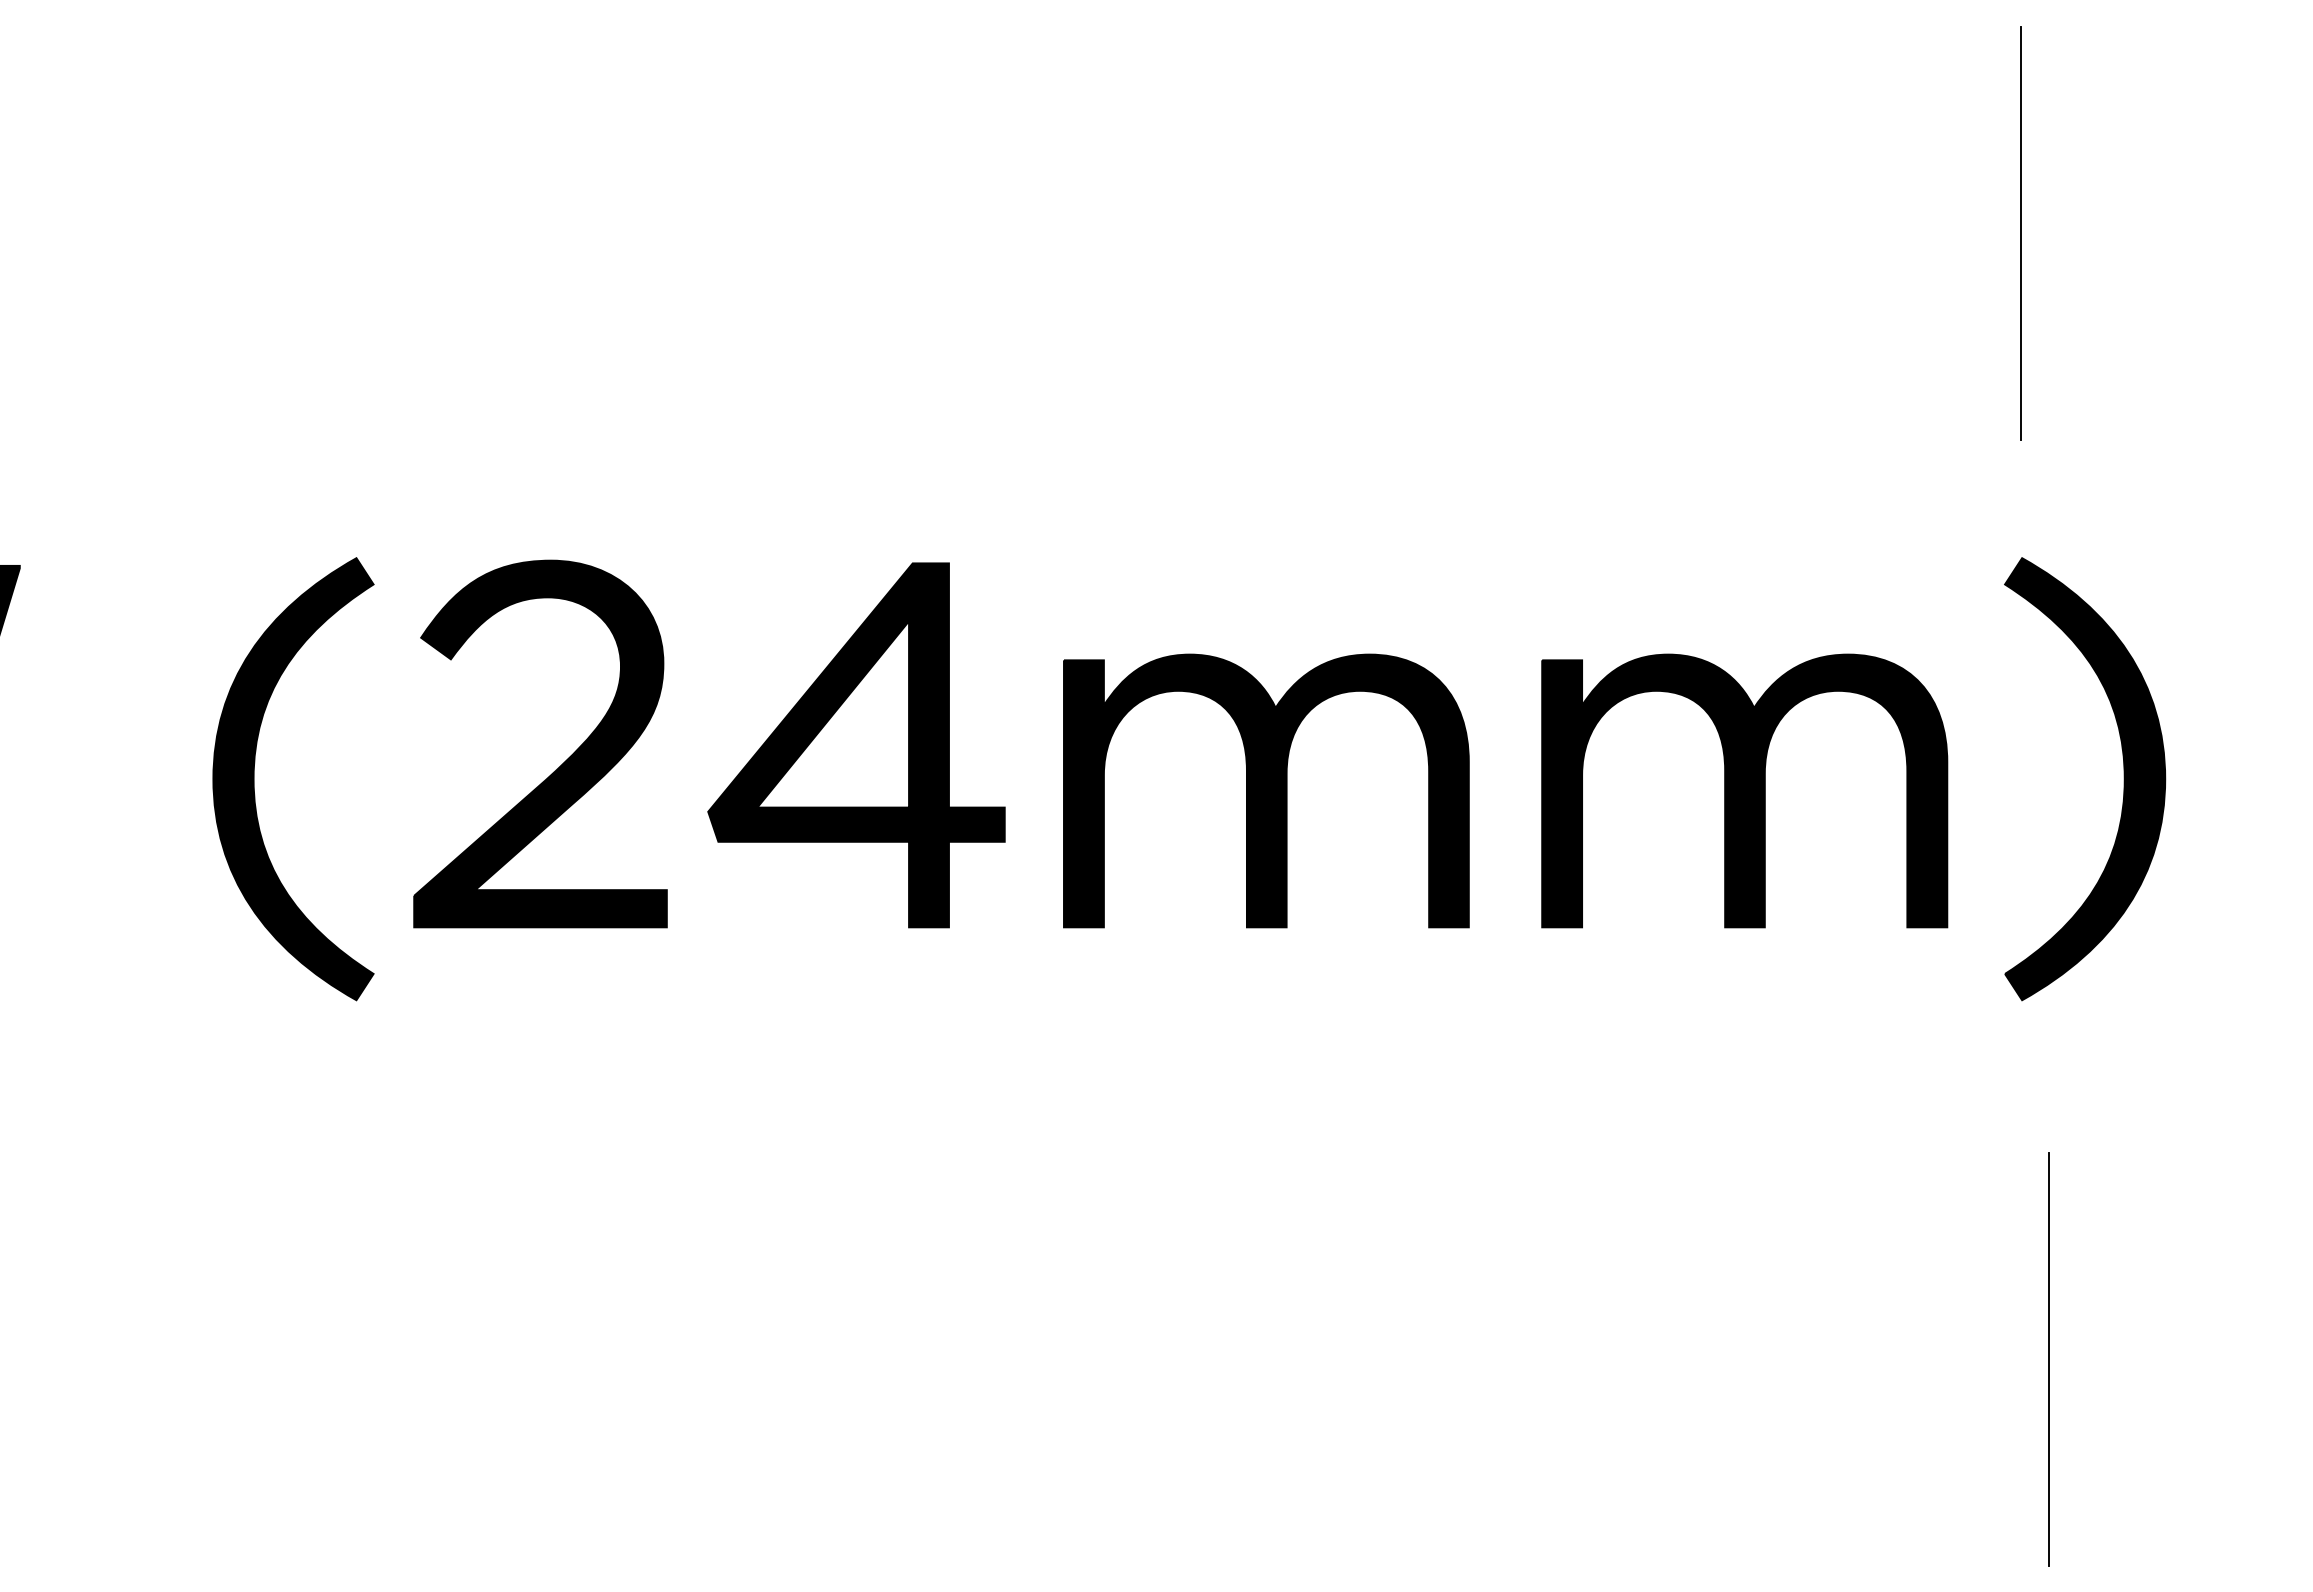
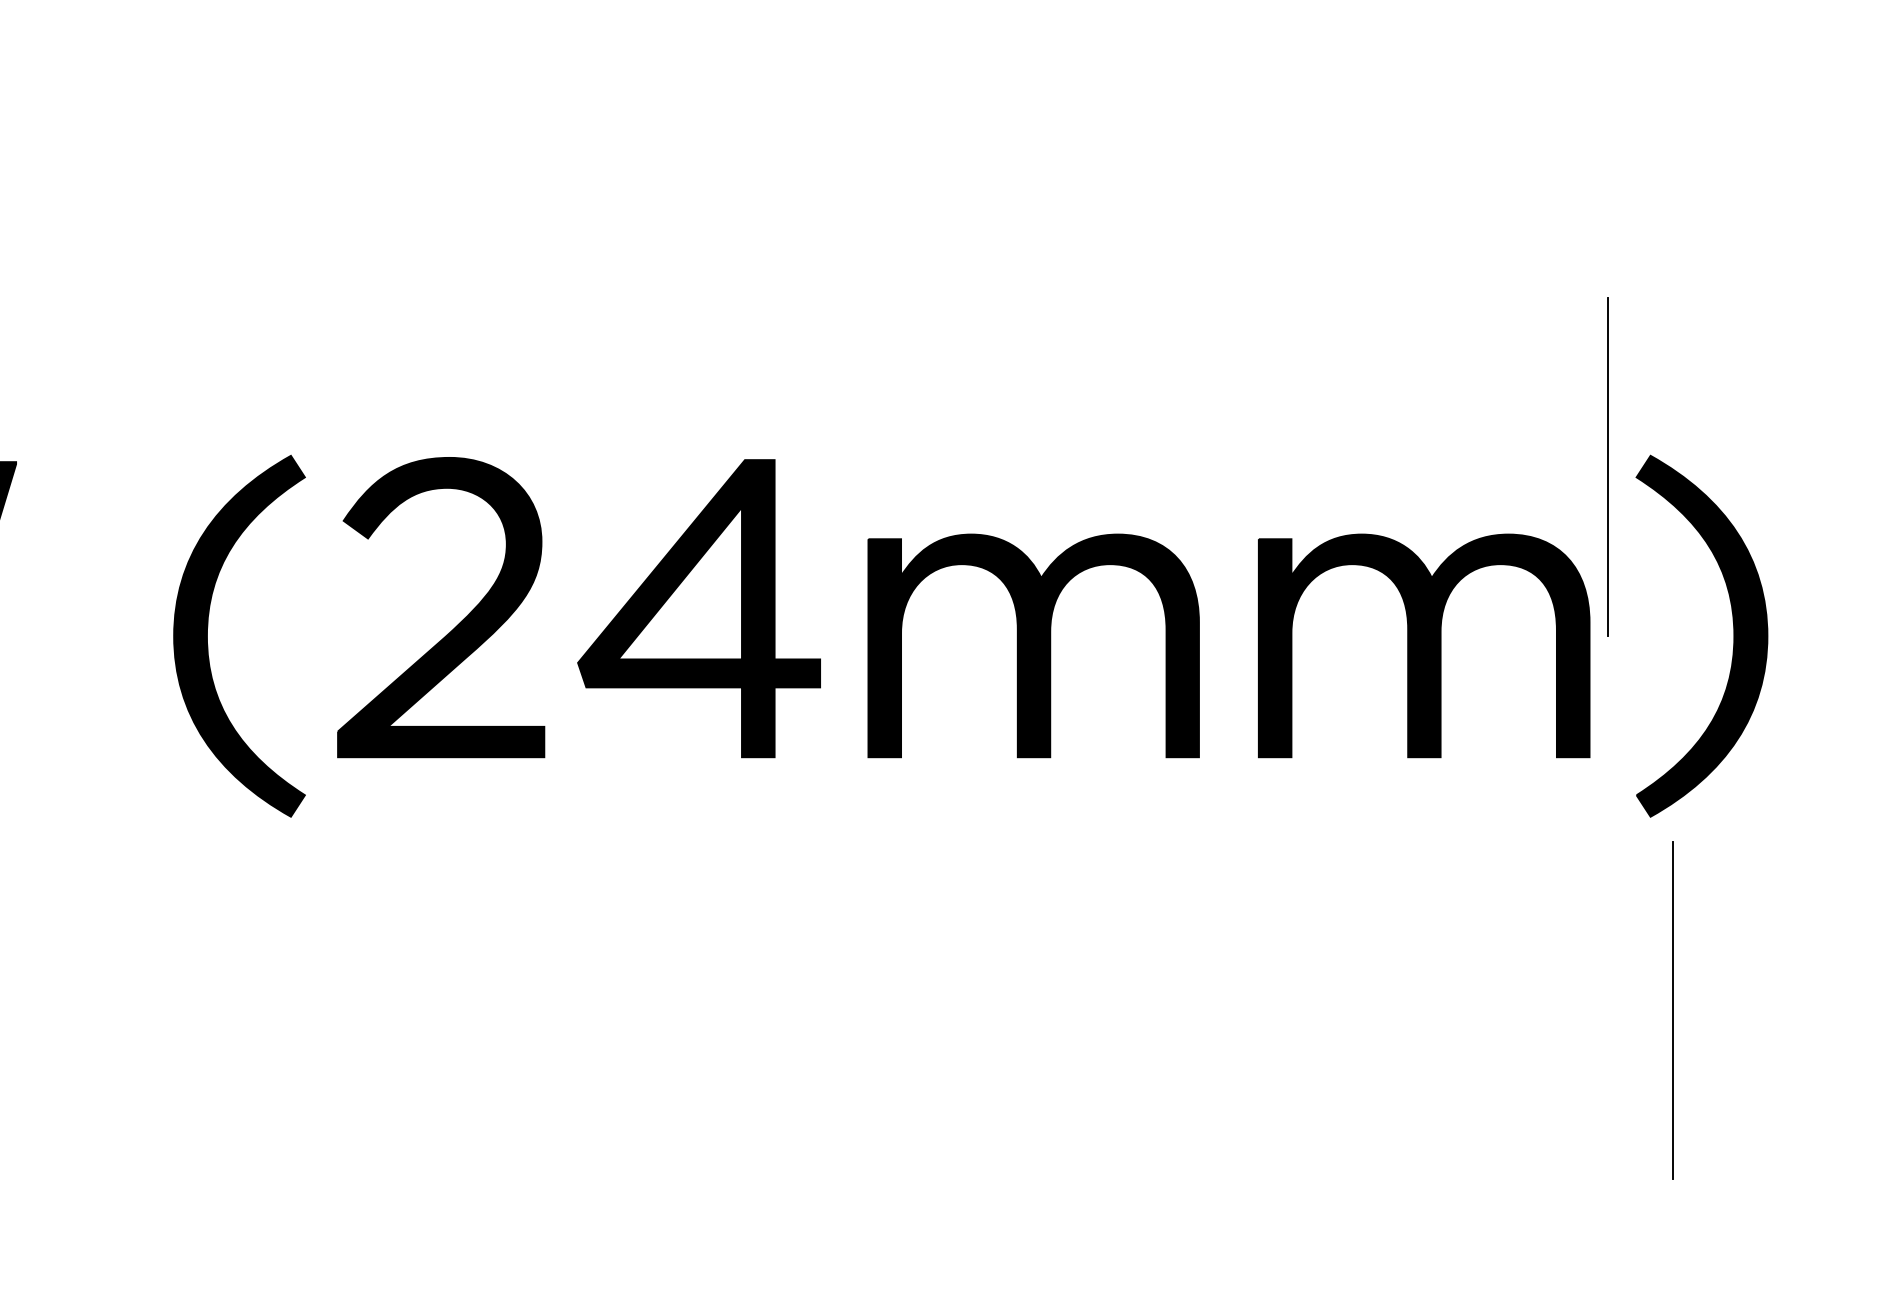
line: (2020, 233) -> (1607, 466), moved
line: (2048, 1359) -> (1672, 1010), moved

